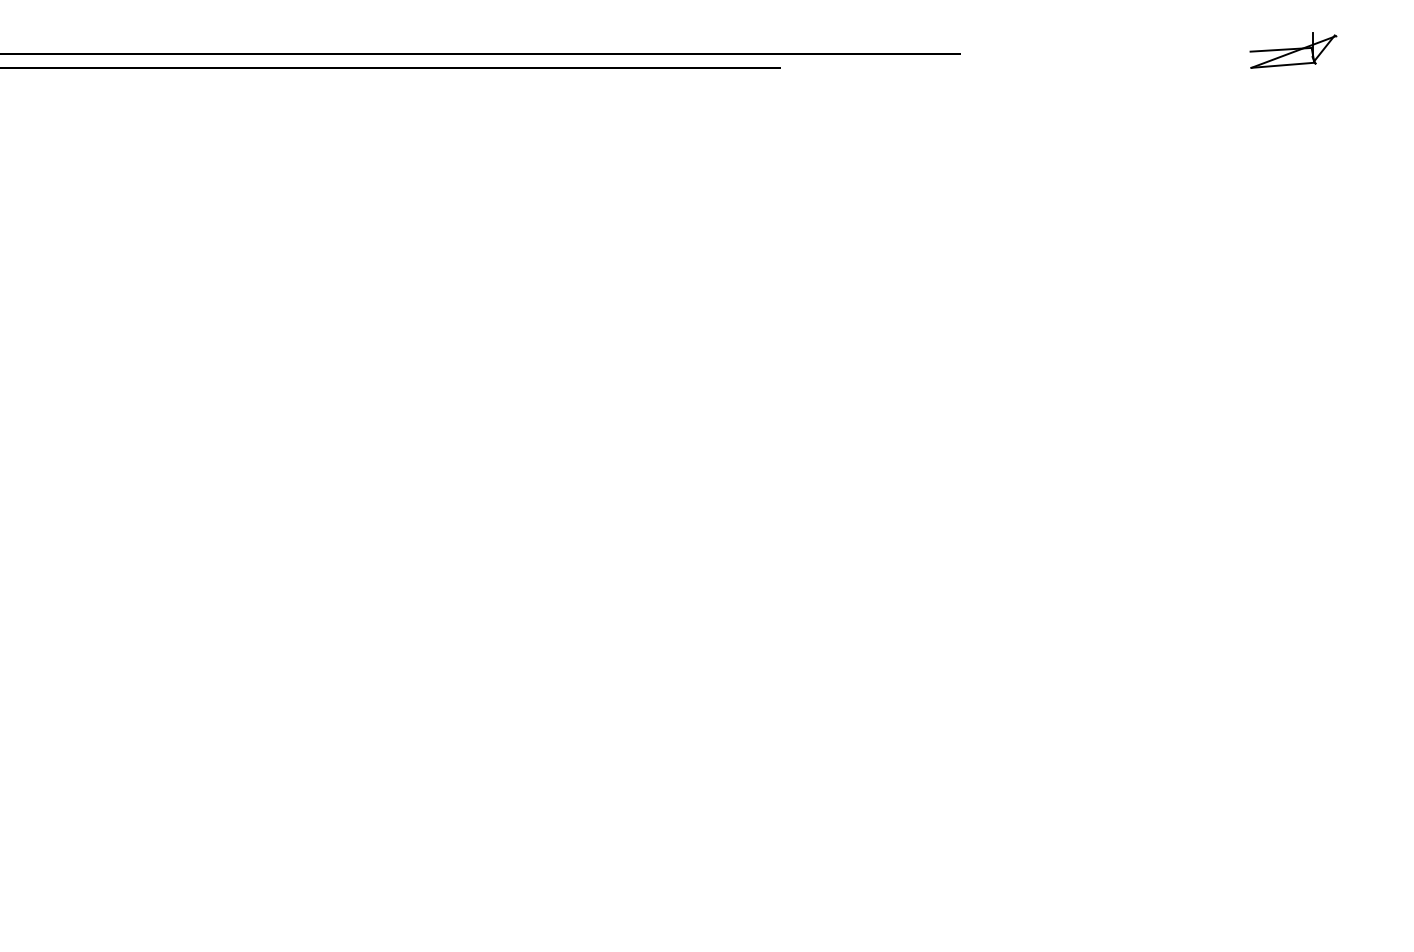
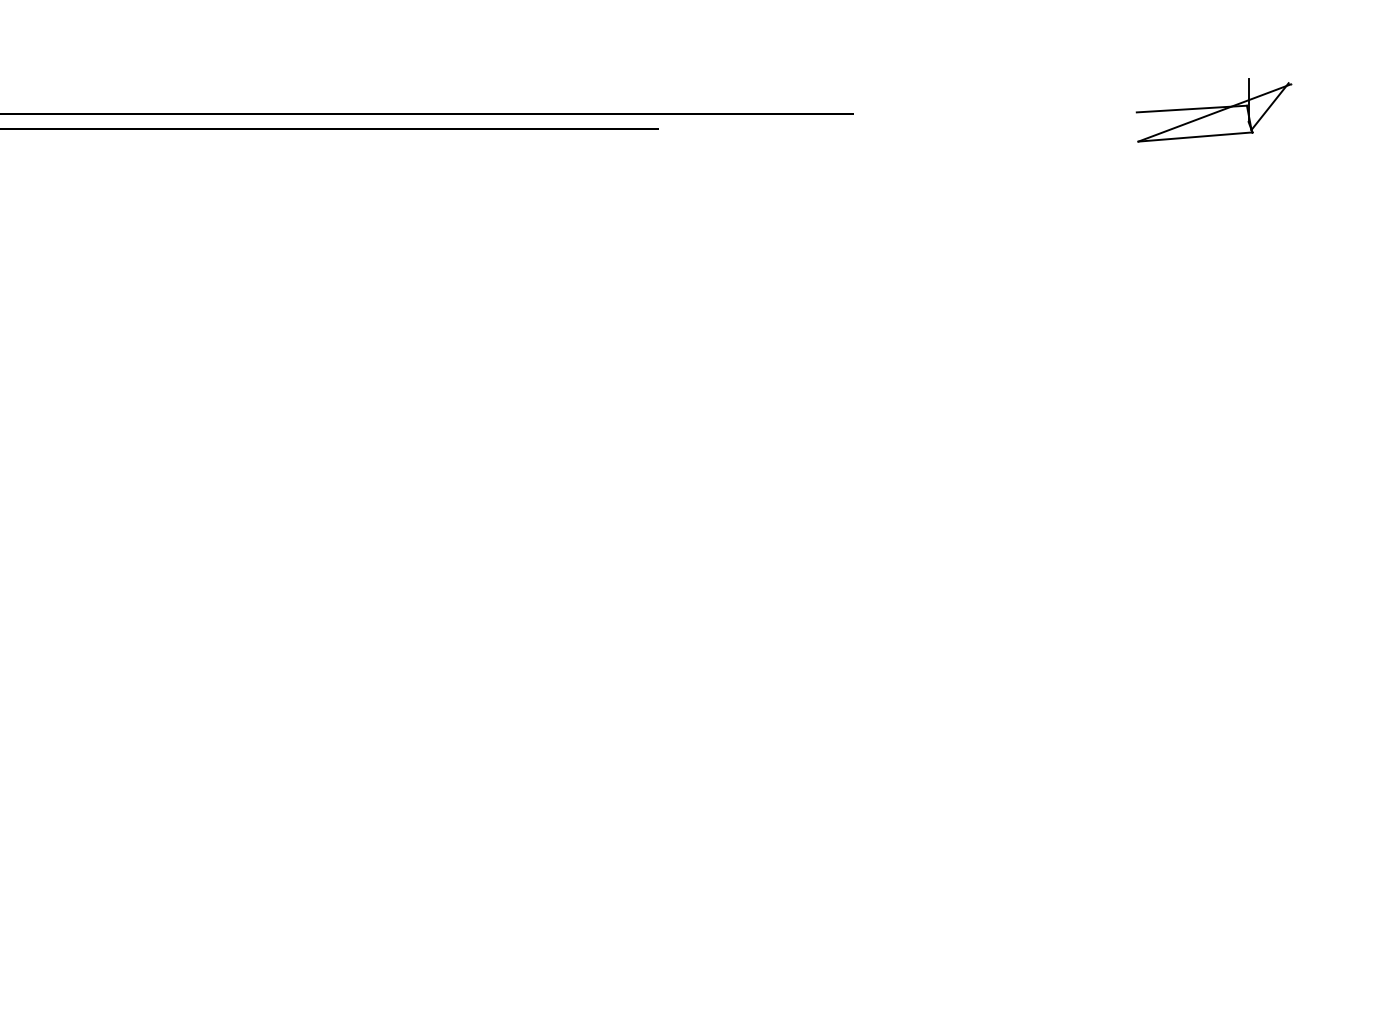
part: (1293, 50) -> (1214, 110), size x1.67

